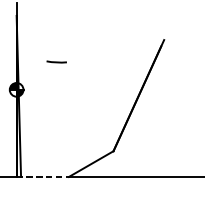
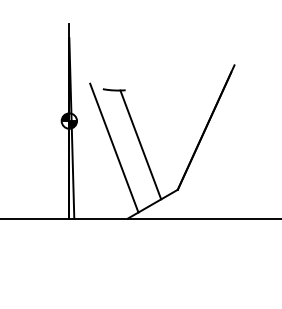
line: (80, 110) -> (140, 144), added
line: (56, 113) -> (114, 147), added
line: (43, 176) -> (99, 218), dashed -> solid

